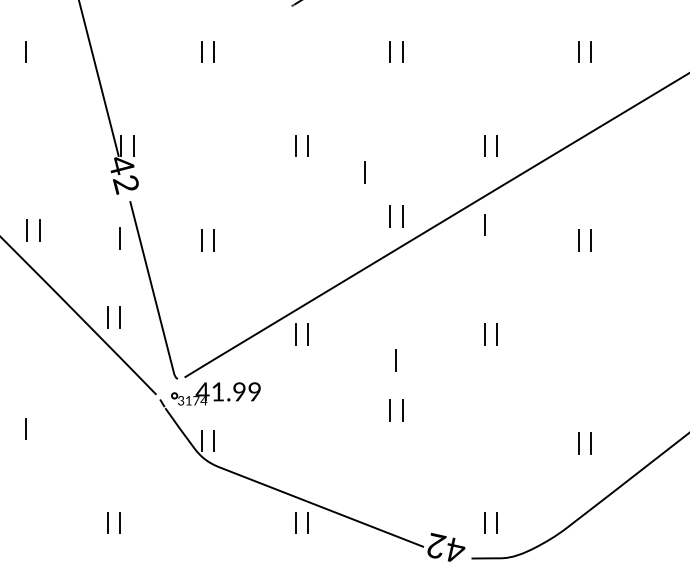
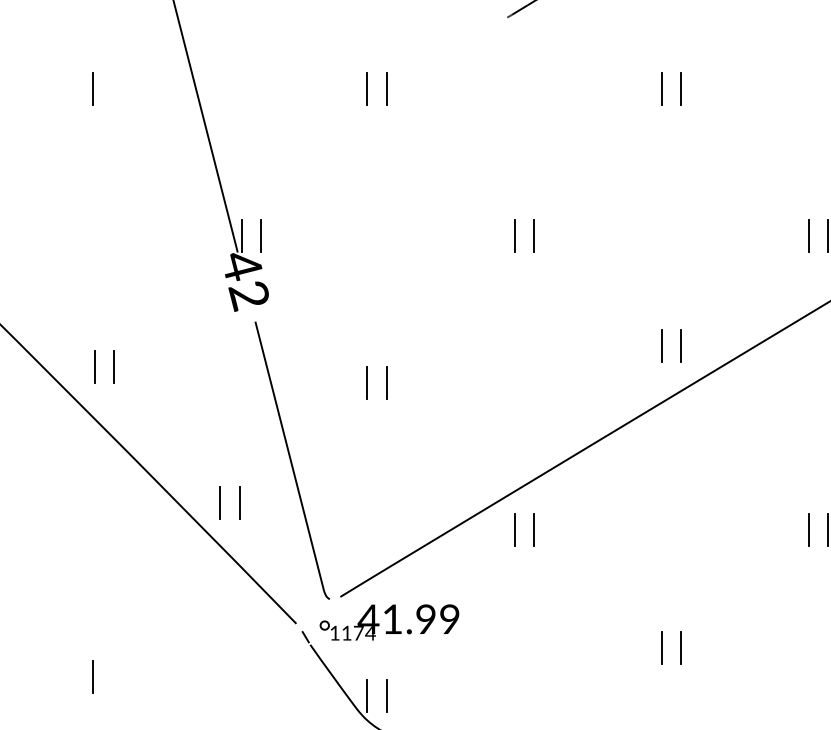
line: (364, 172) -> (621, 276), removed
line: (484, 224) -> (808, 358), removed
line: (119, 238) -> (238, 379), removed
line: (395, 360) -> (669, 570), removed
text: (181, 400) -> (335, 632), 3174 -> 1174

